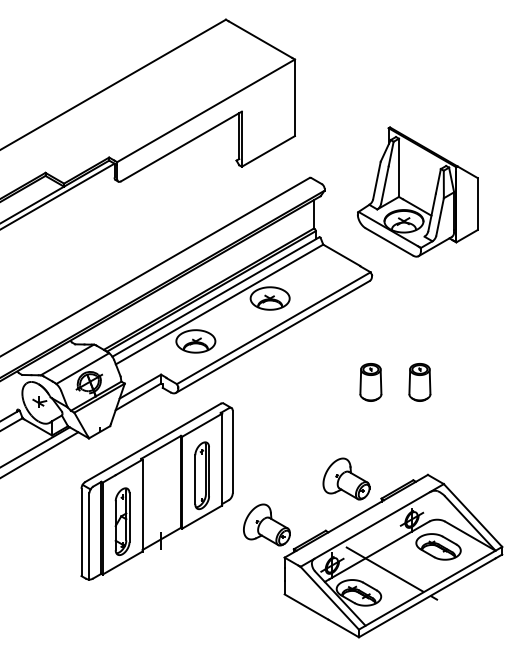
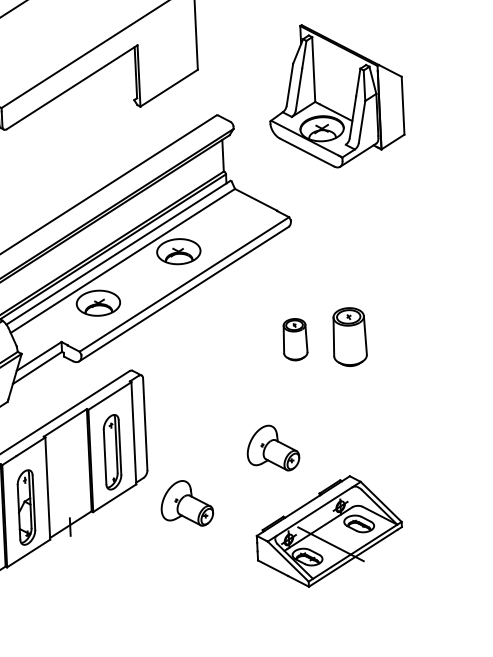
part: (417, 191) -> (335, 94), moved
part: (419, 382) -> (349, 337), size x1.4
part: (393, 555) -> (329, 530), size x0.6

